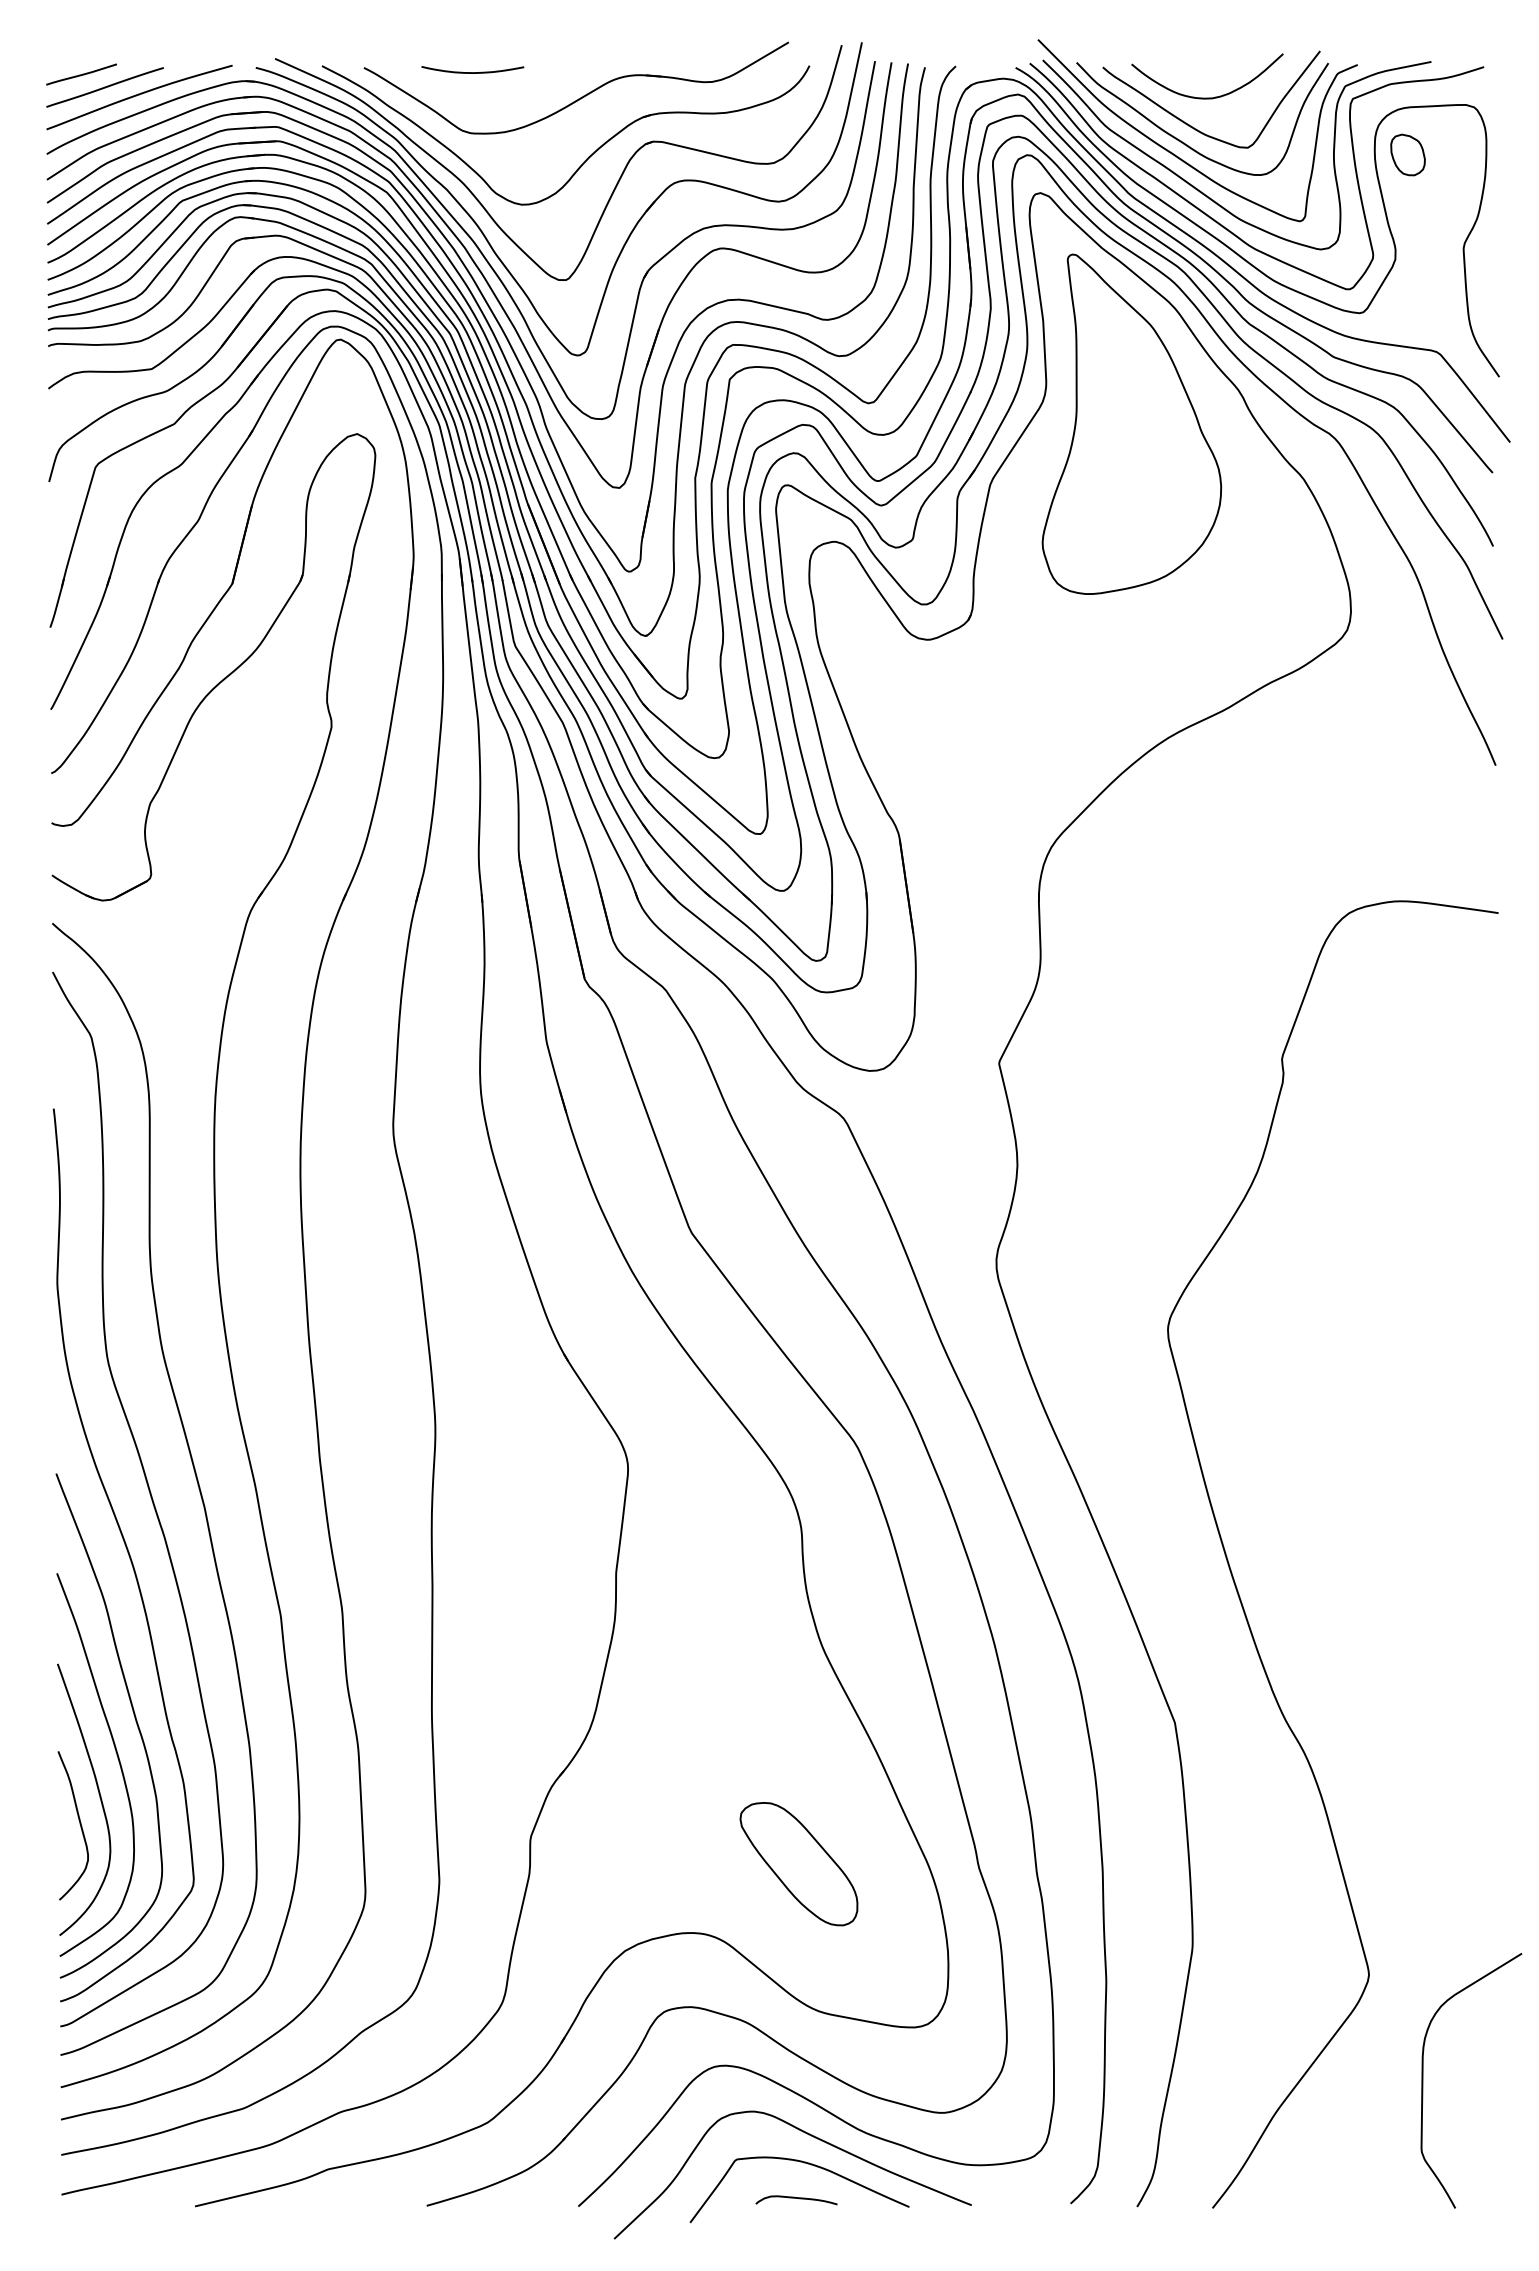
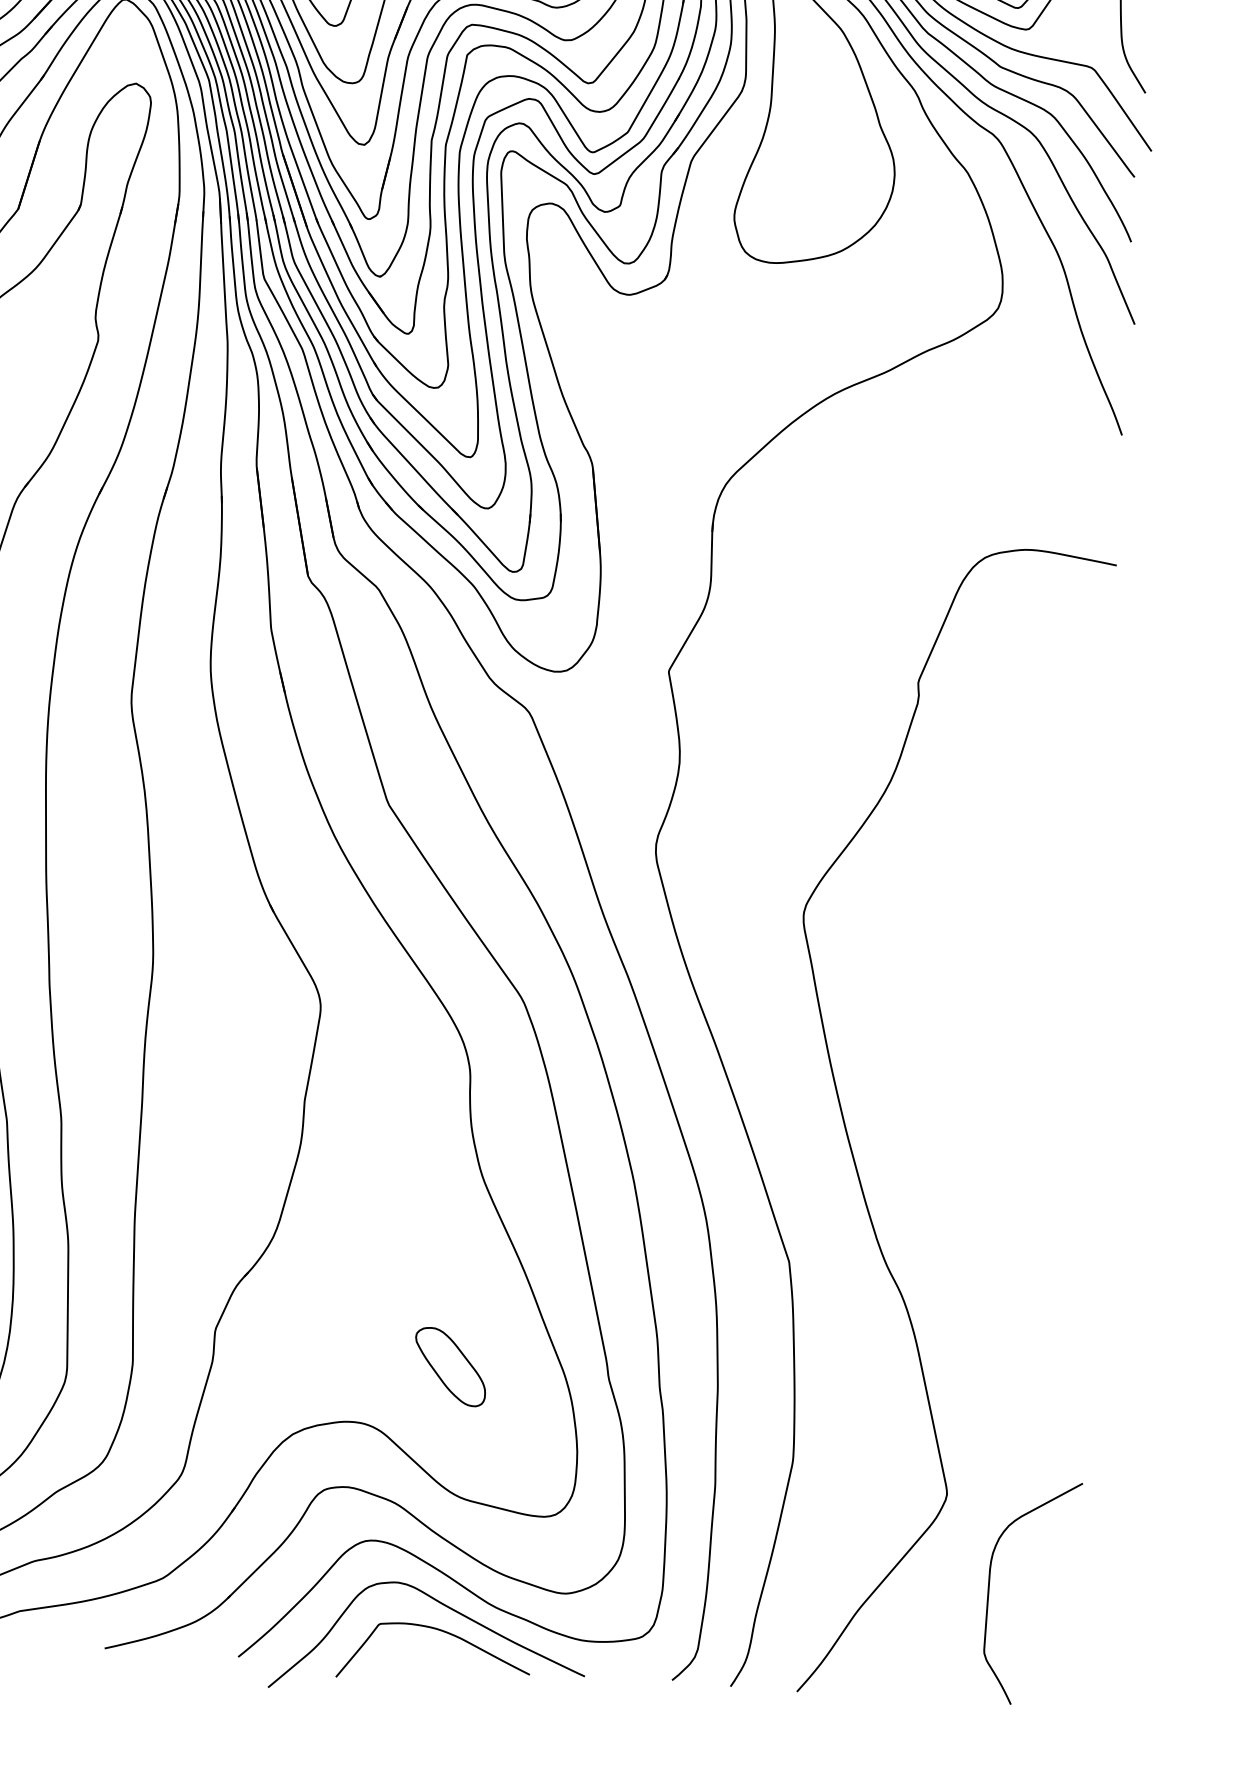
part: (798, 1864) -> (450, 1367), size x0.7
curve: (796, 2198) -> (430, 1661), removed

